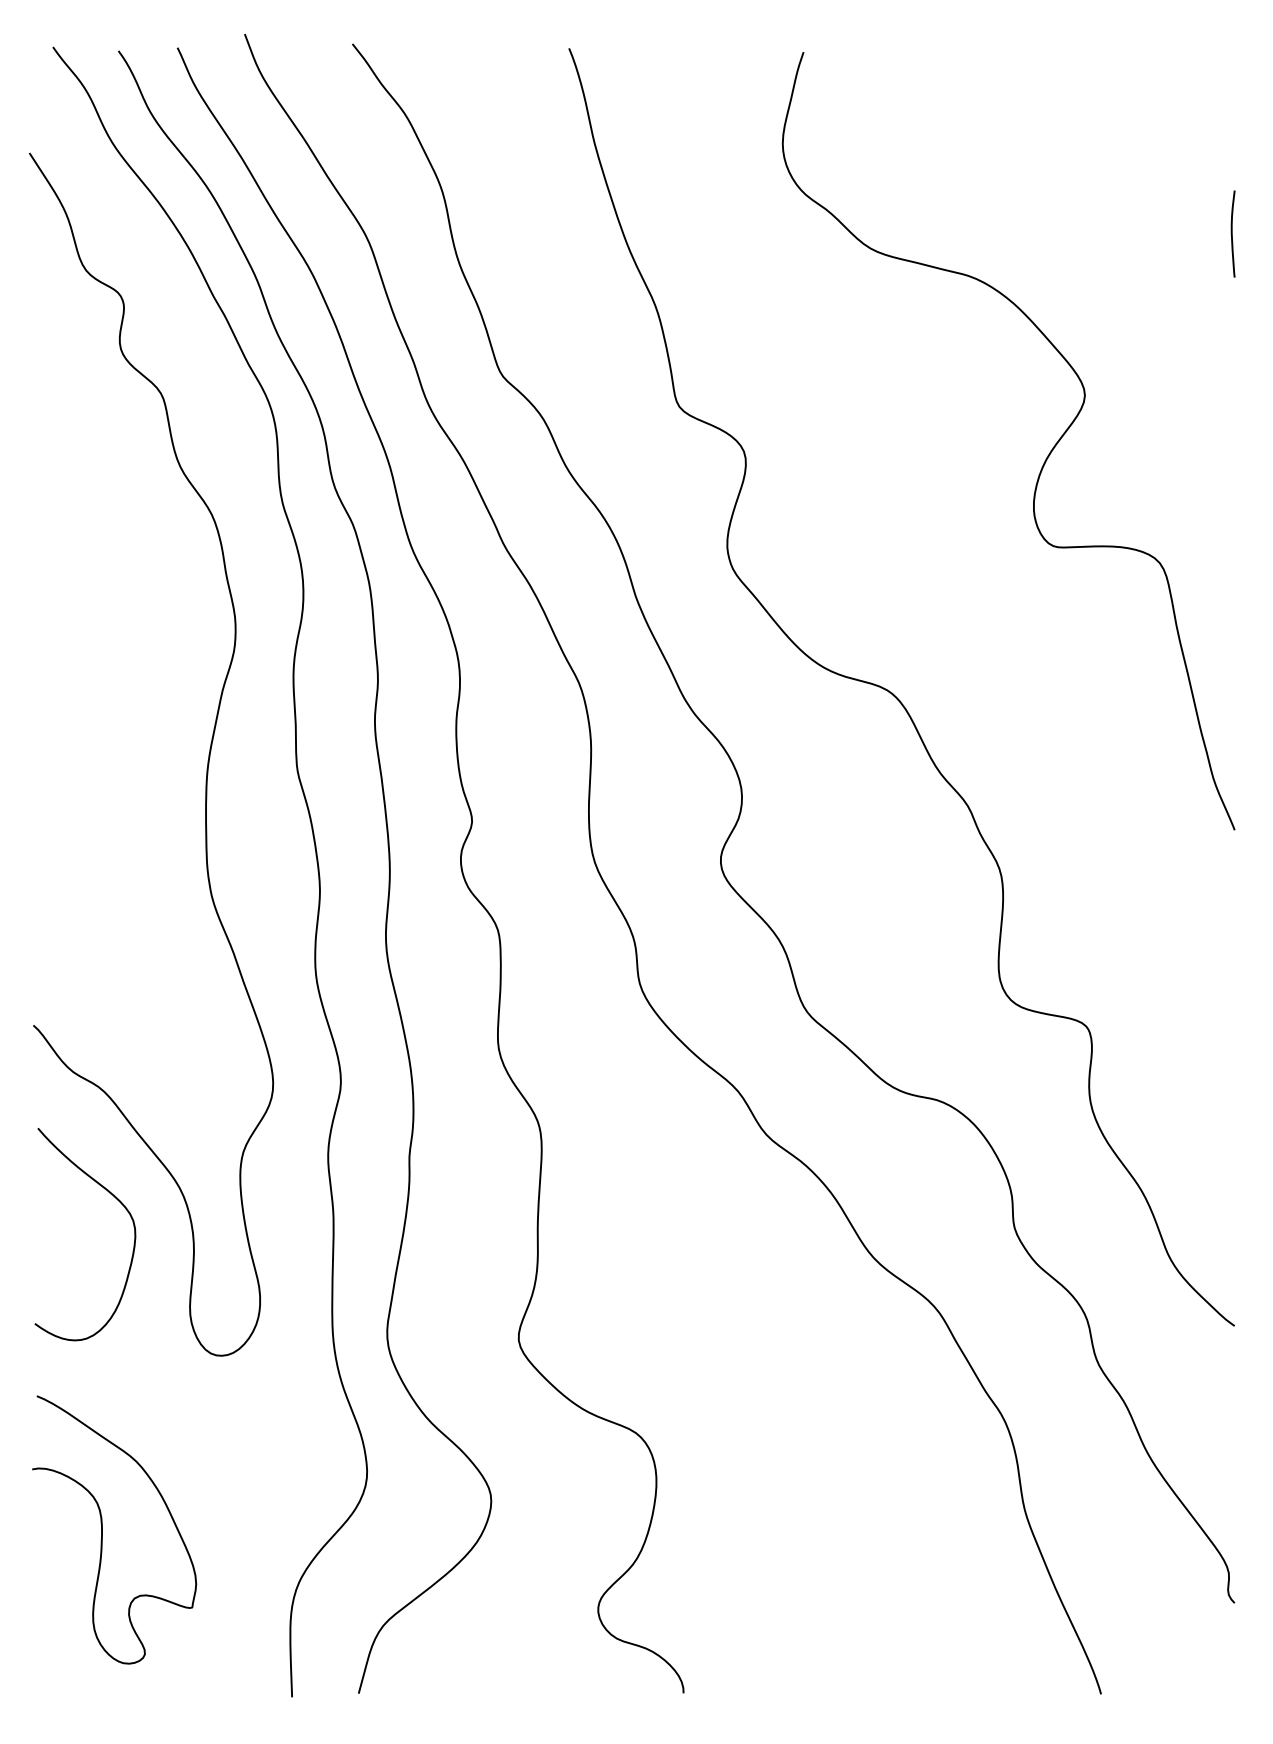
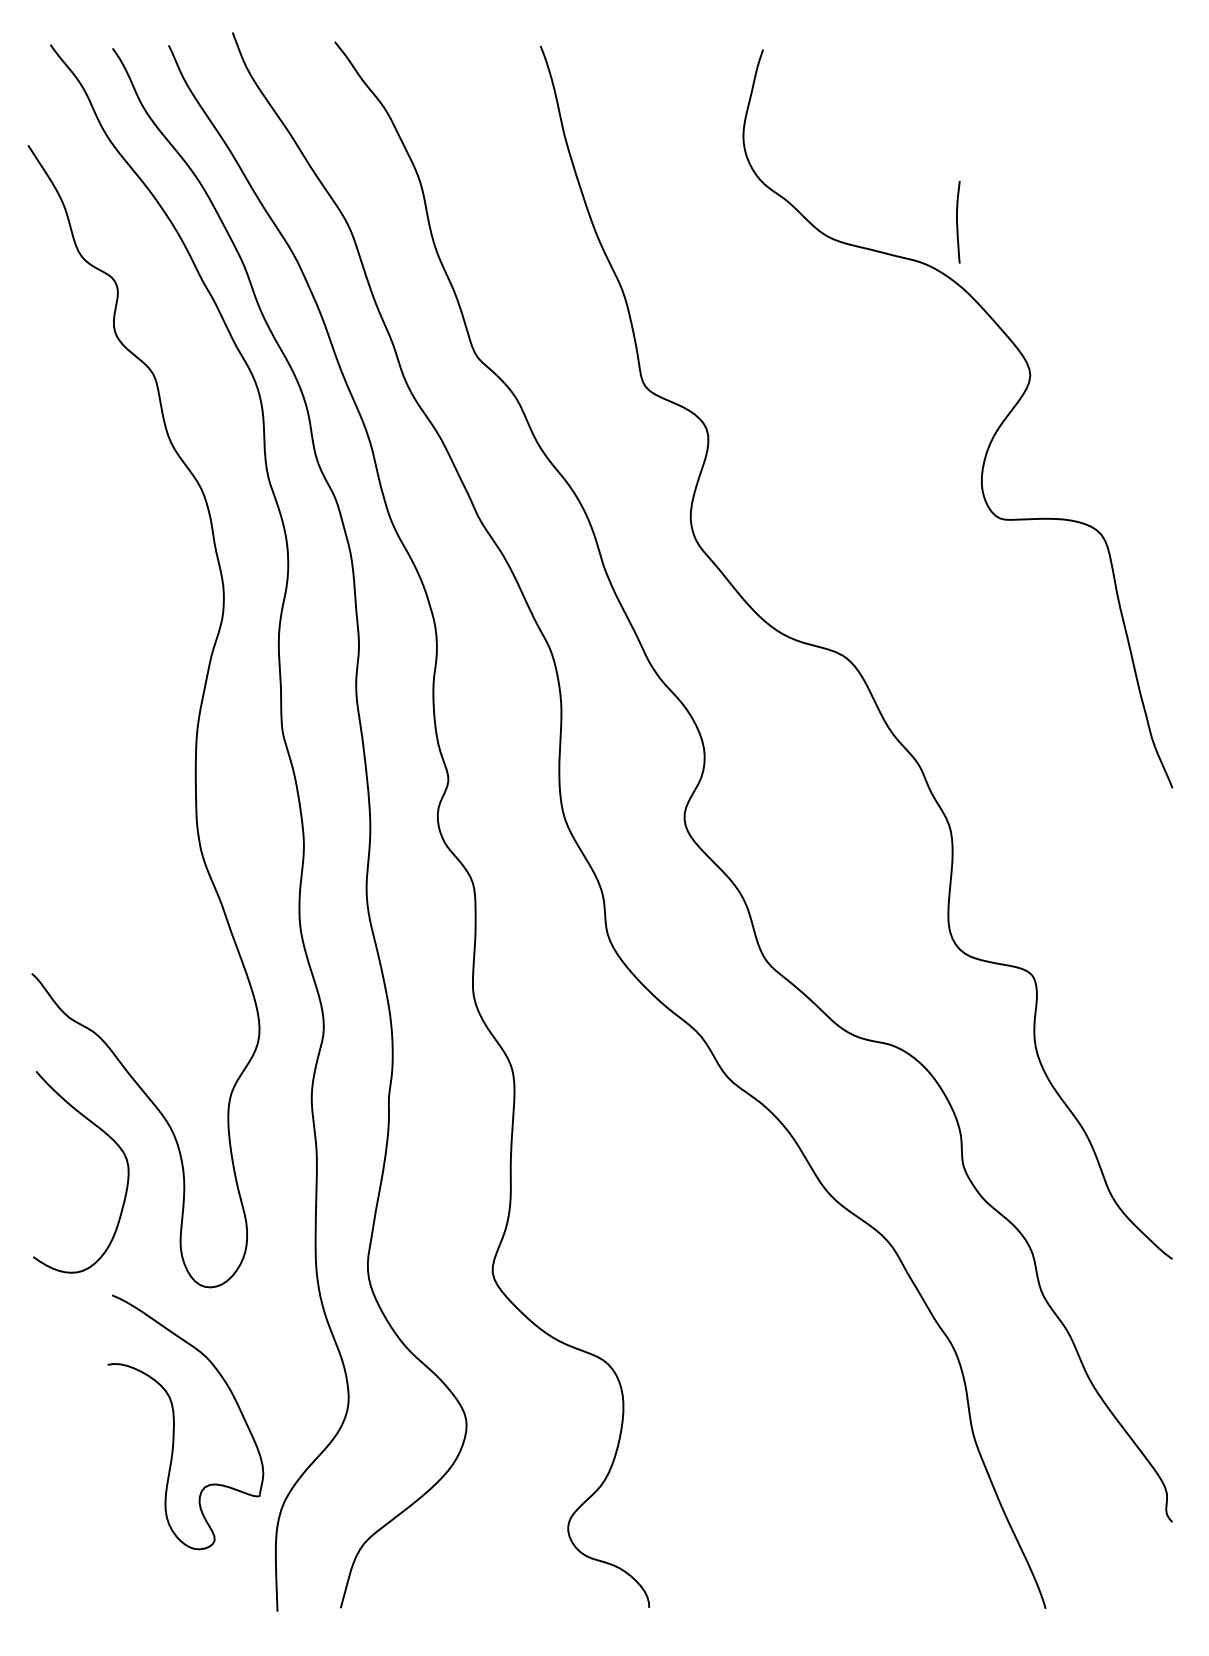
curve: (1232, 233) -> (957, 221), moved
part: (102, 1529) -> (174, 1421), moved

